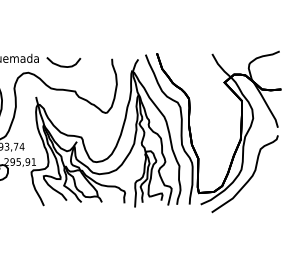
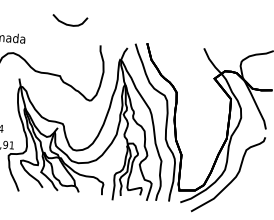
curve: (63, 65) -> (69, 23), moved

